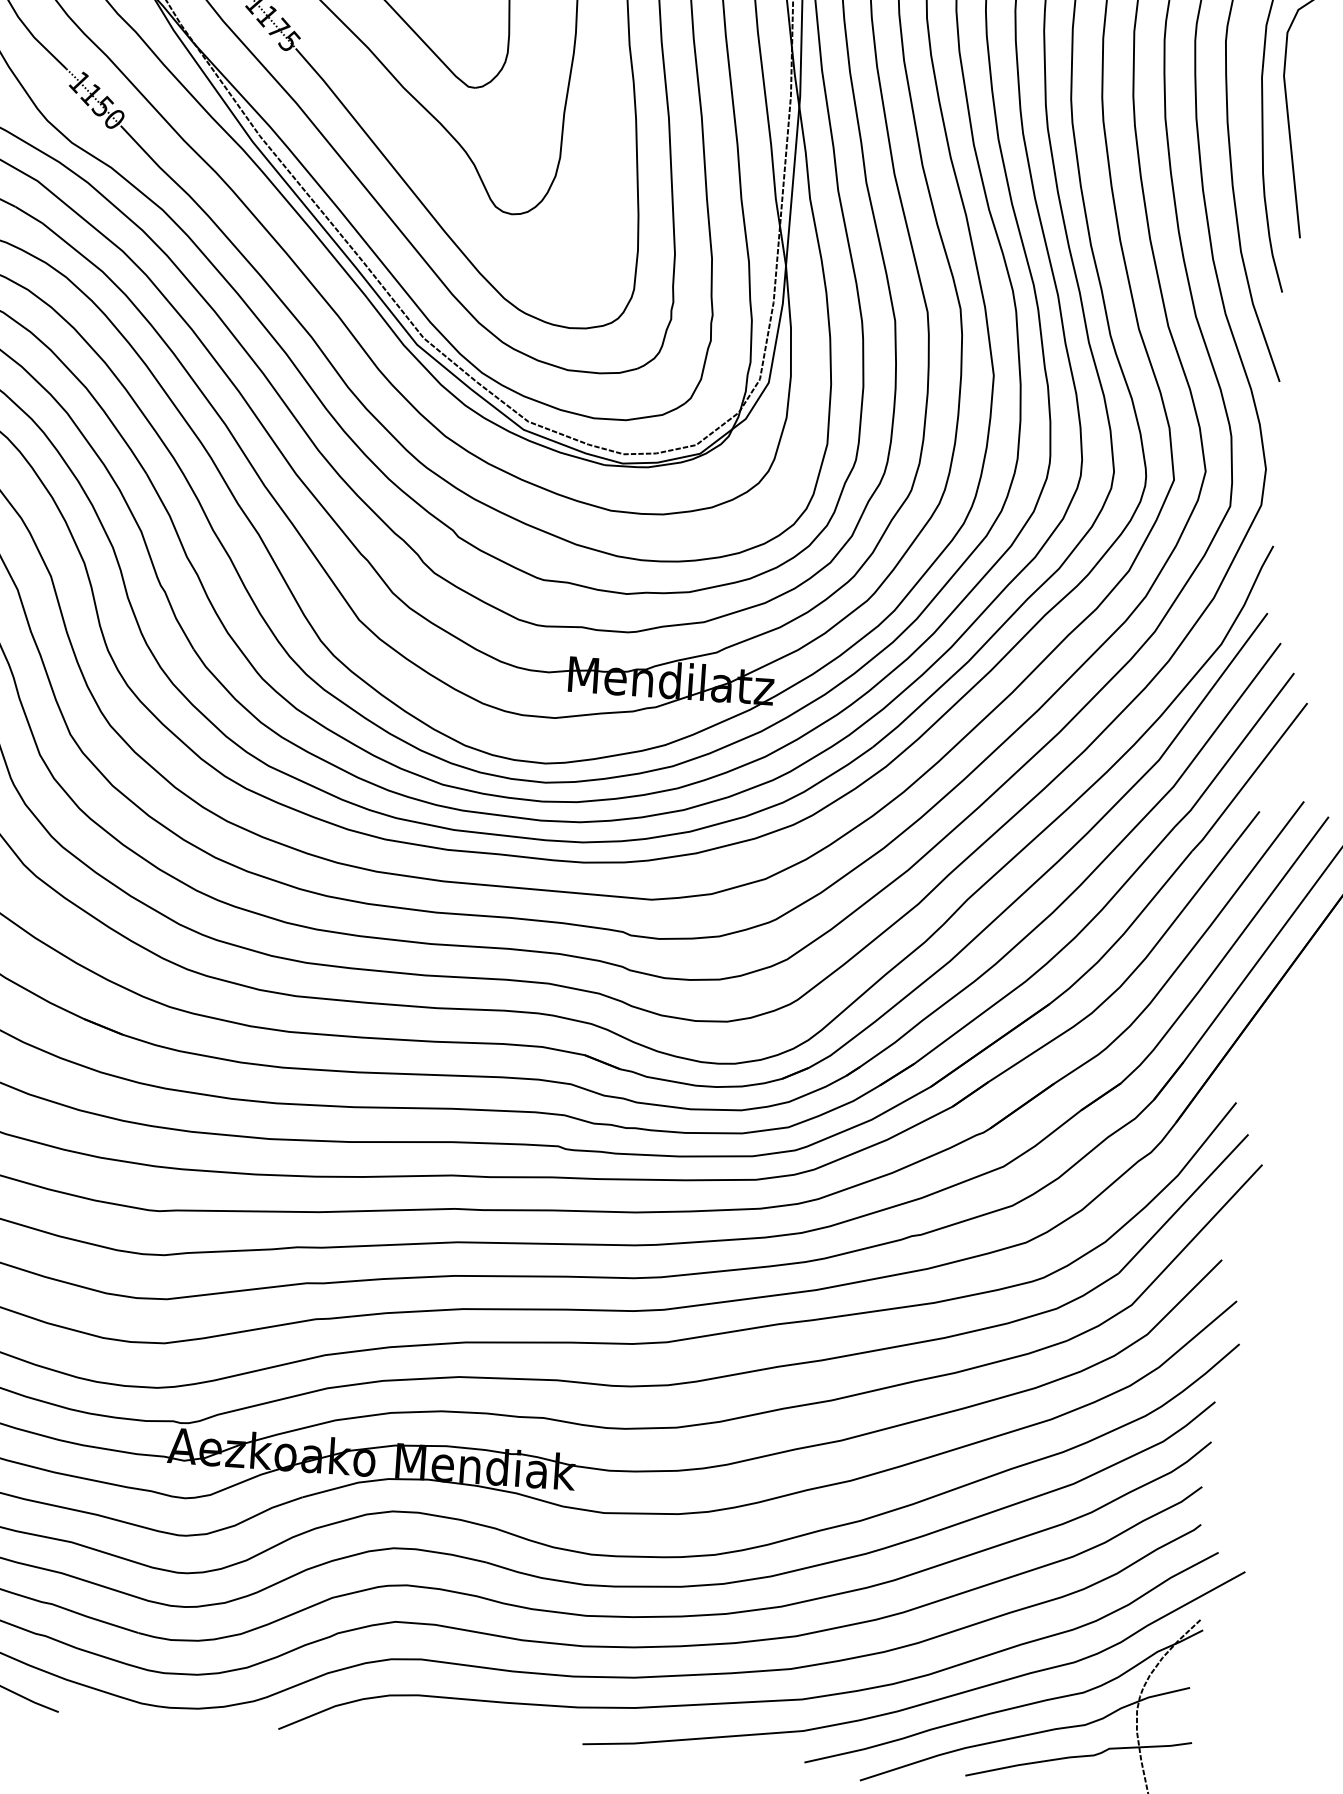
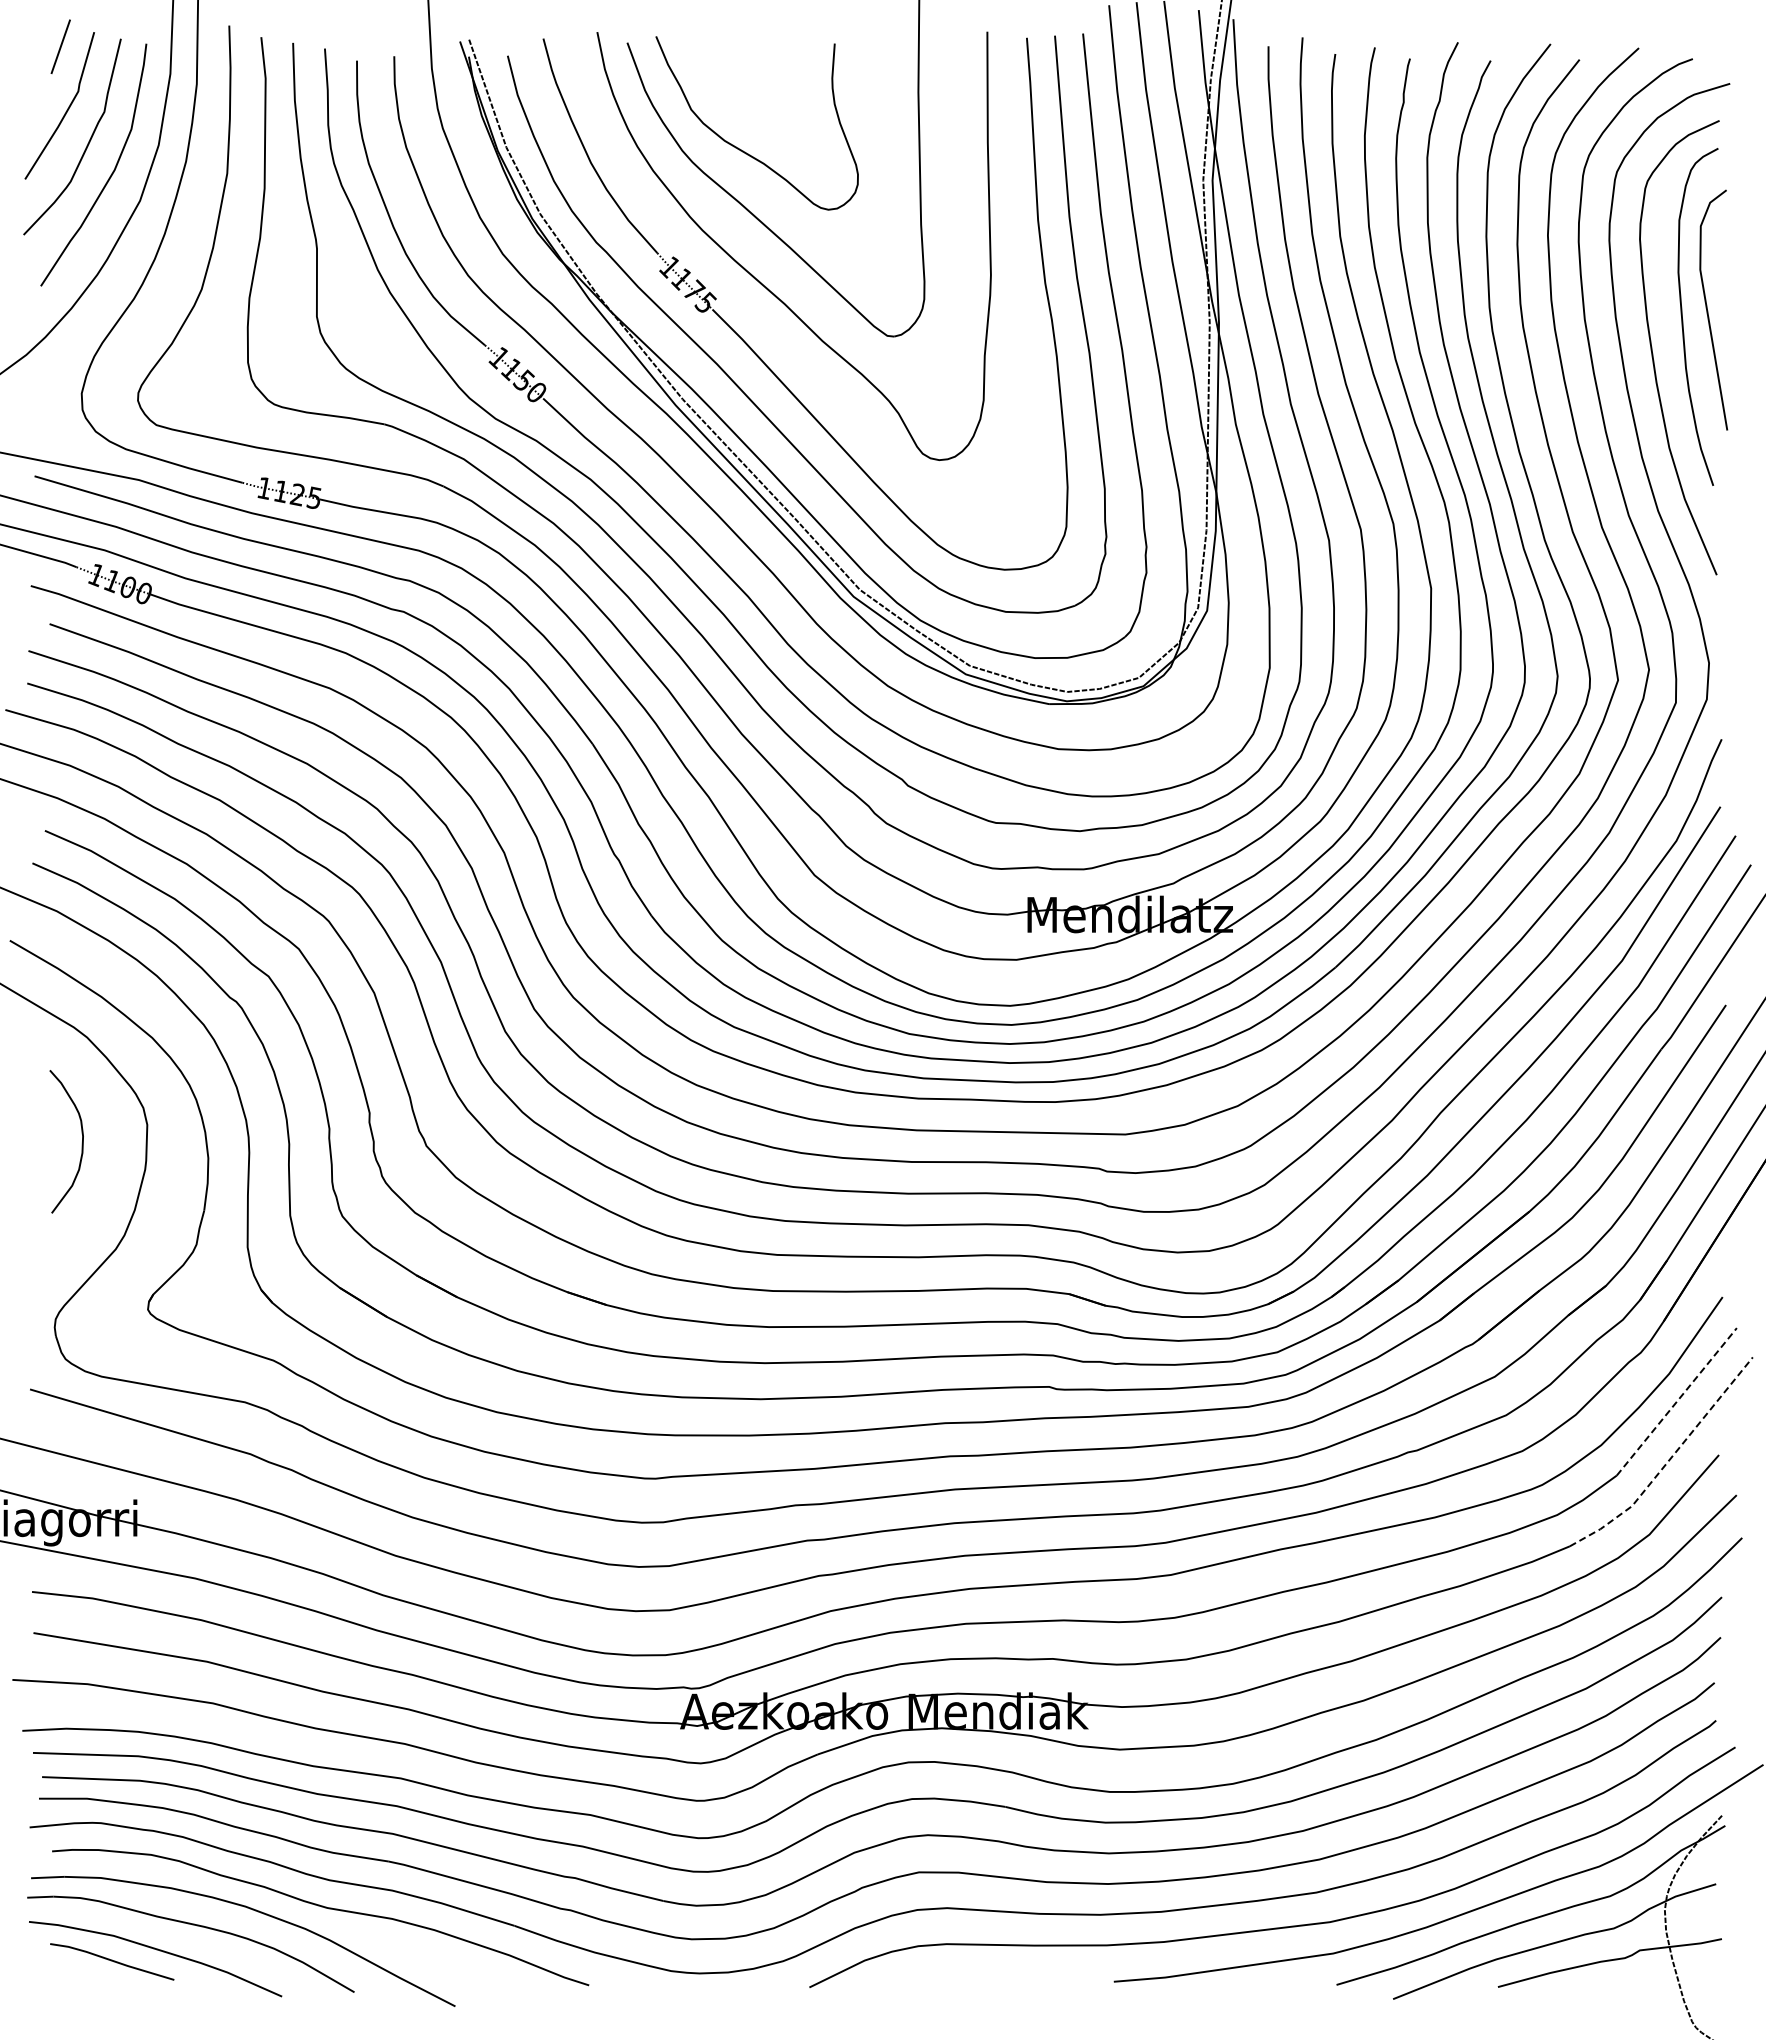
line: (1184, 1203) -> (1677, 1401), solid -> dashed
line: (1170, 1263) -> (1667, 1462), solid -> dashed

